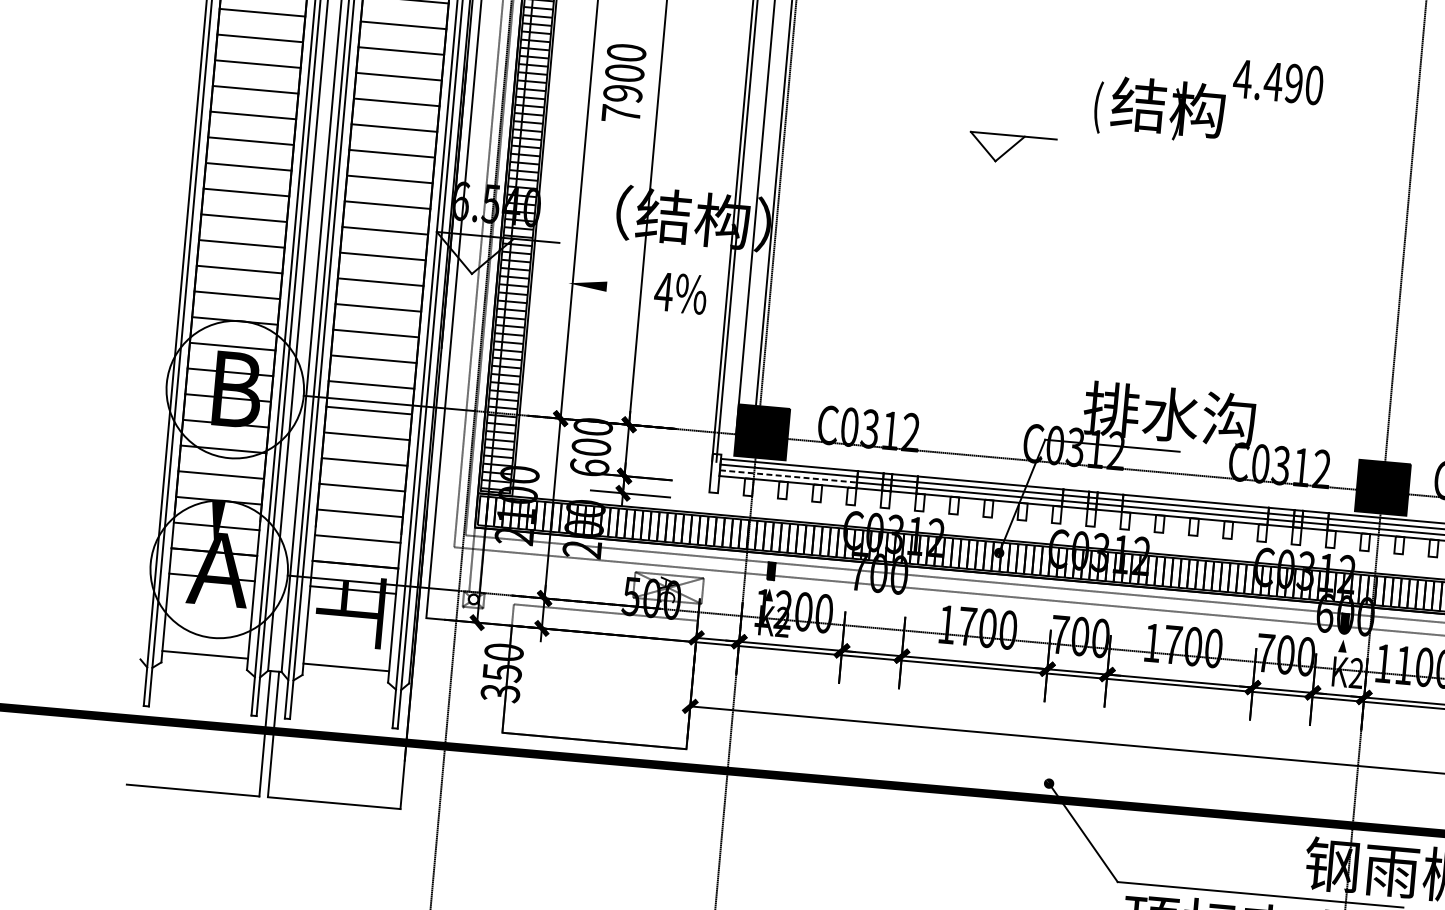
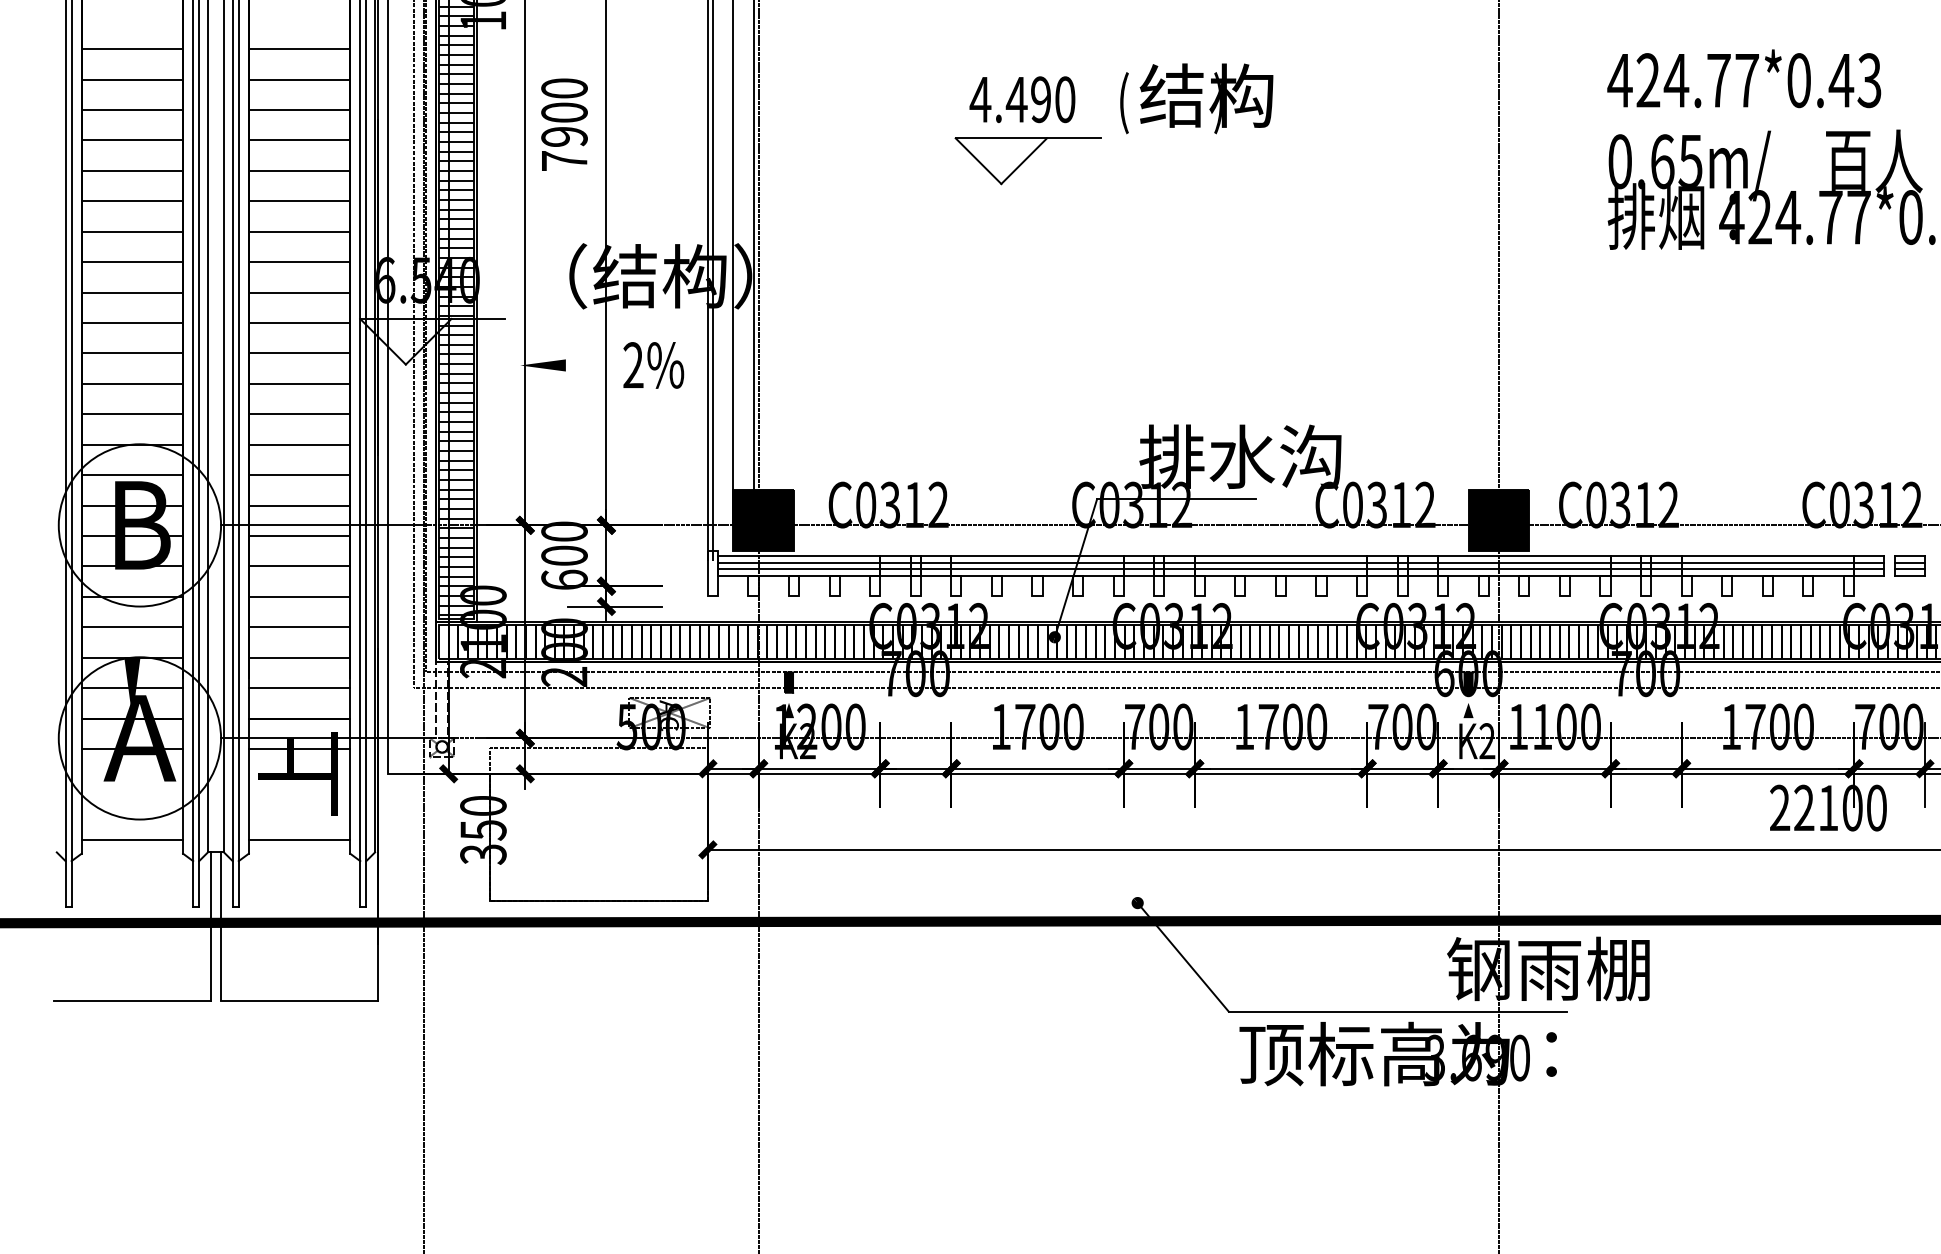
text: (1278, 82) -> (1022, 99), moved
part: (1011, 149) -> (1027, 161), size x1.43
text: (664, 291) -> (633, 364), 4% -> 2%
line: (788, 476) -> (799, 569), dashed -> solid

